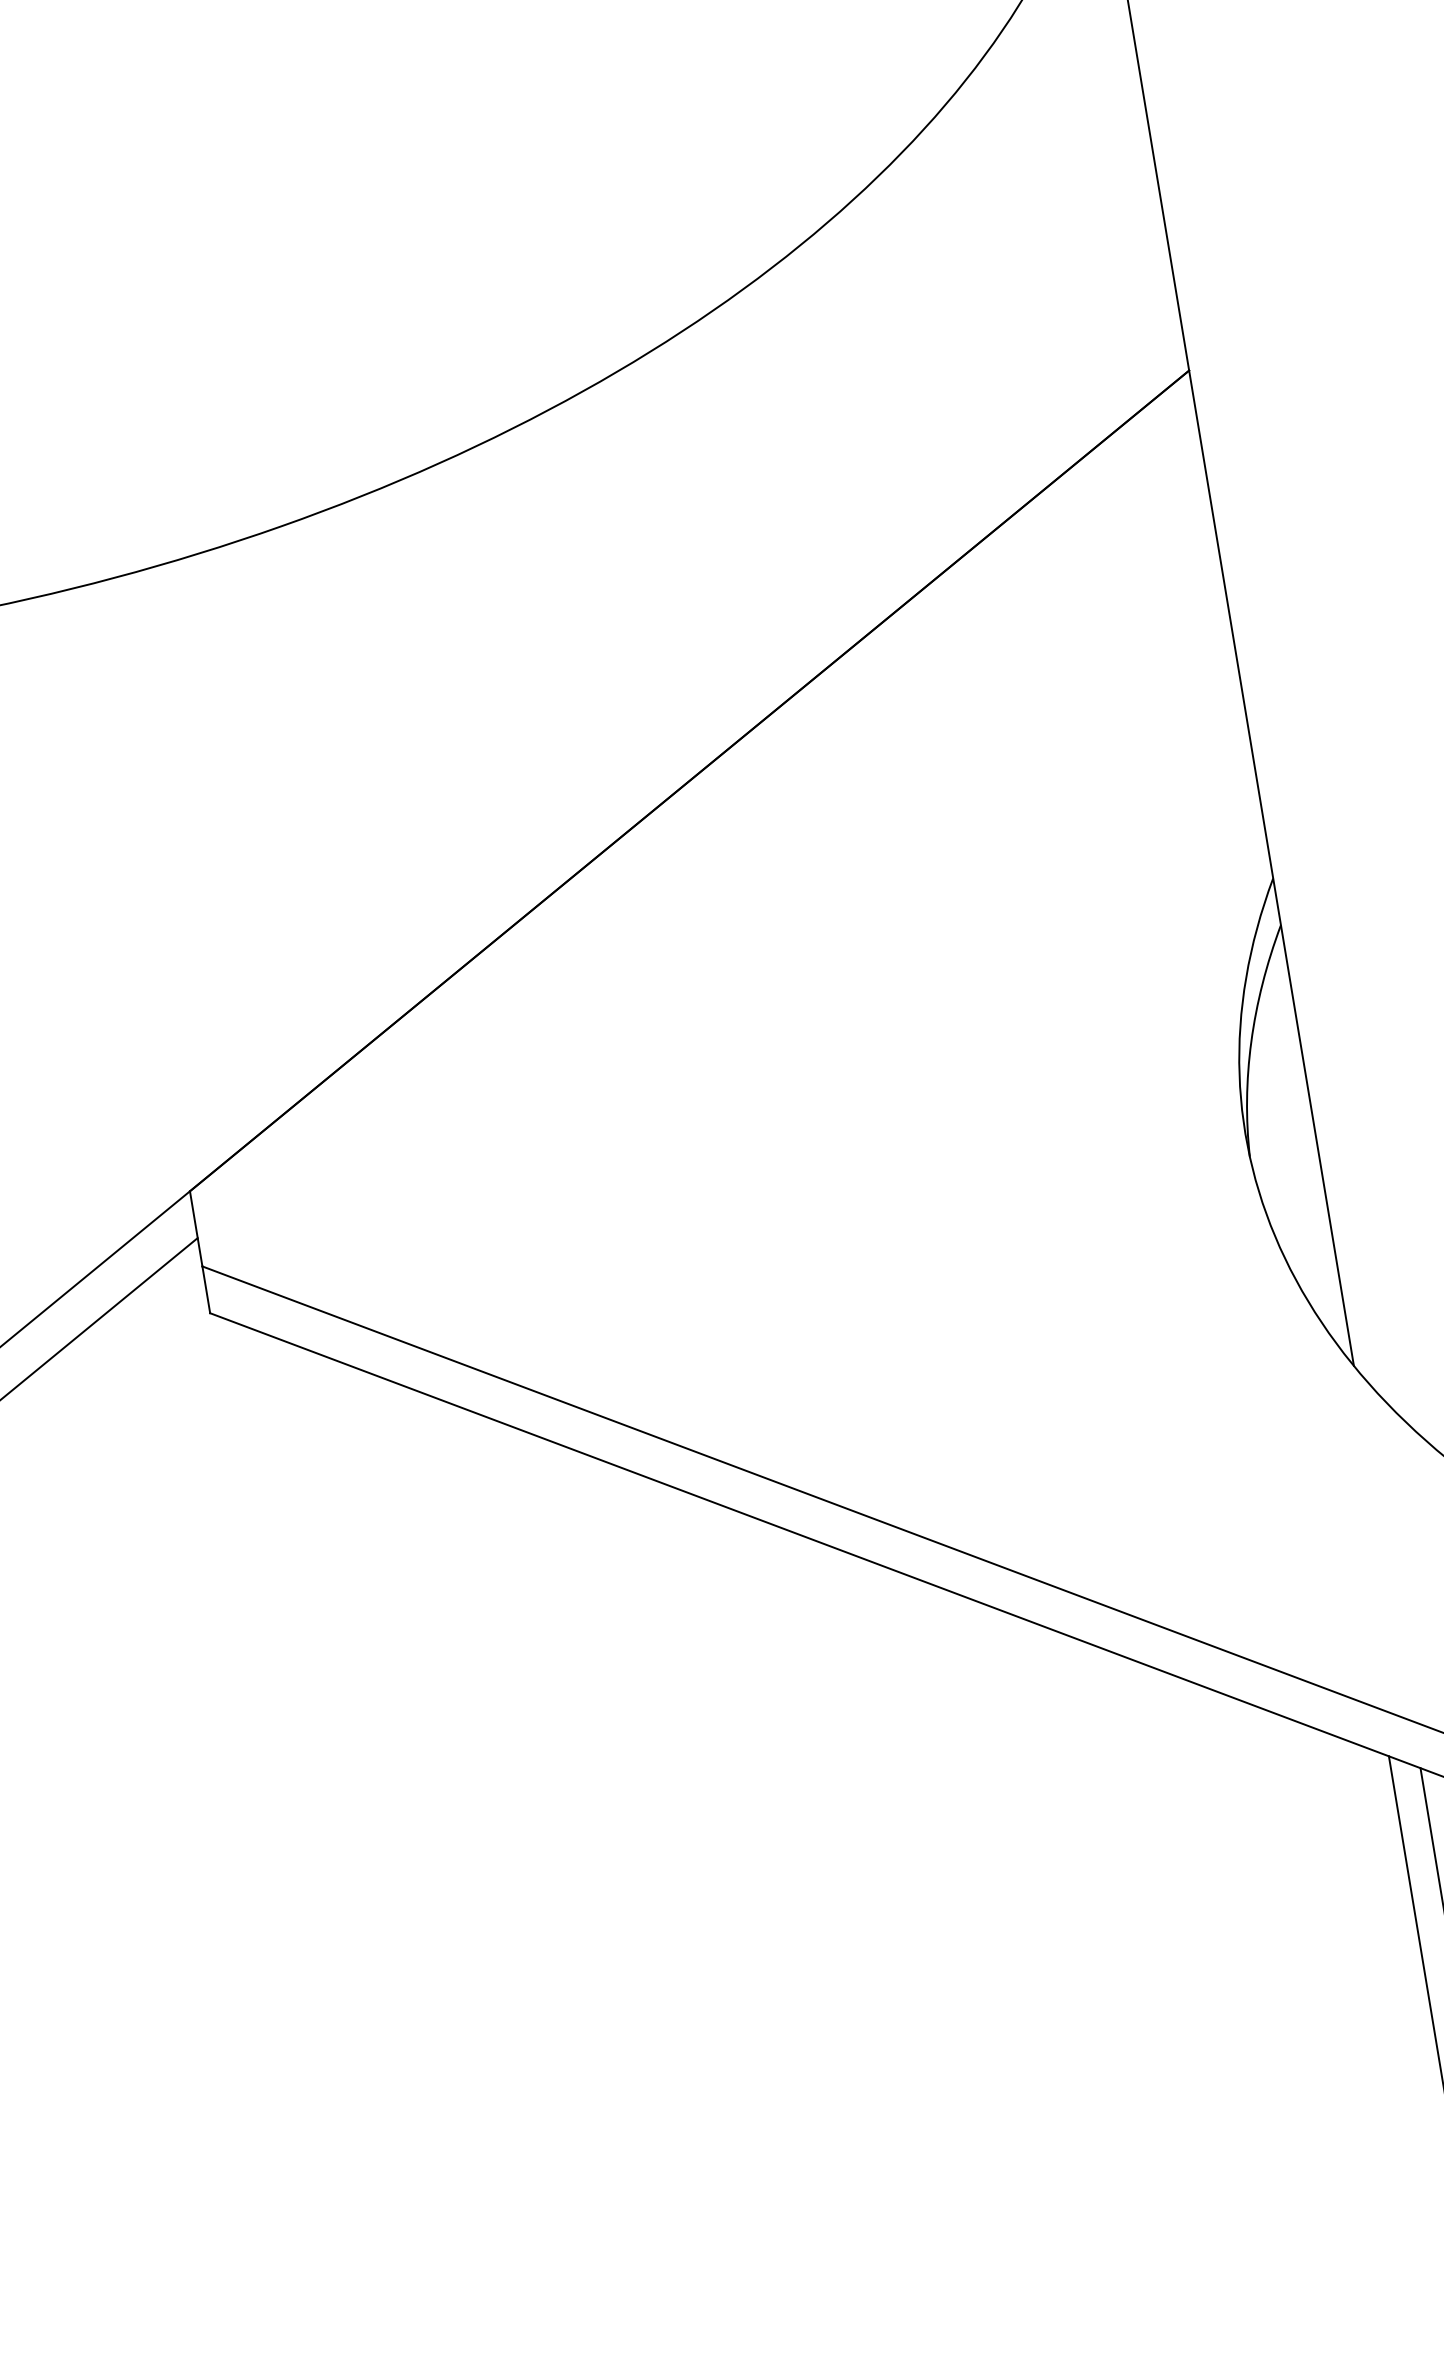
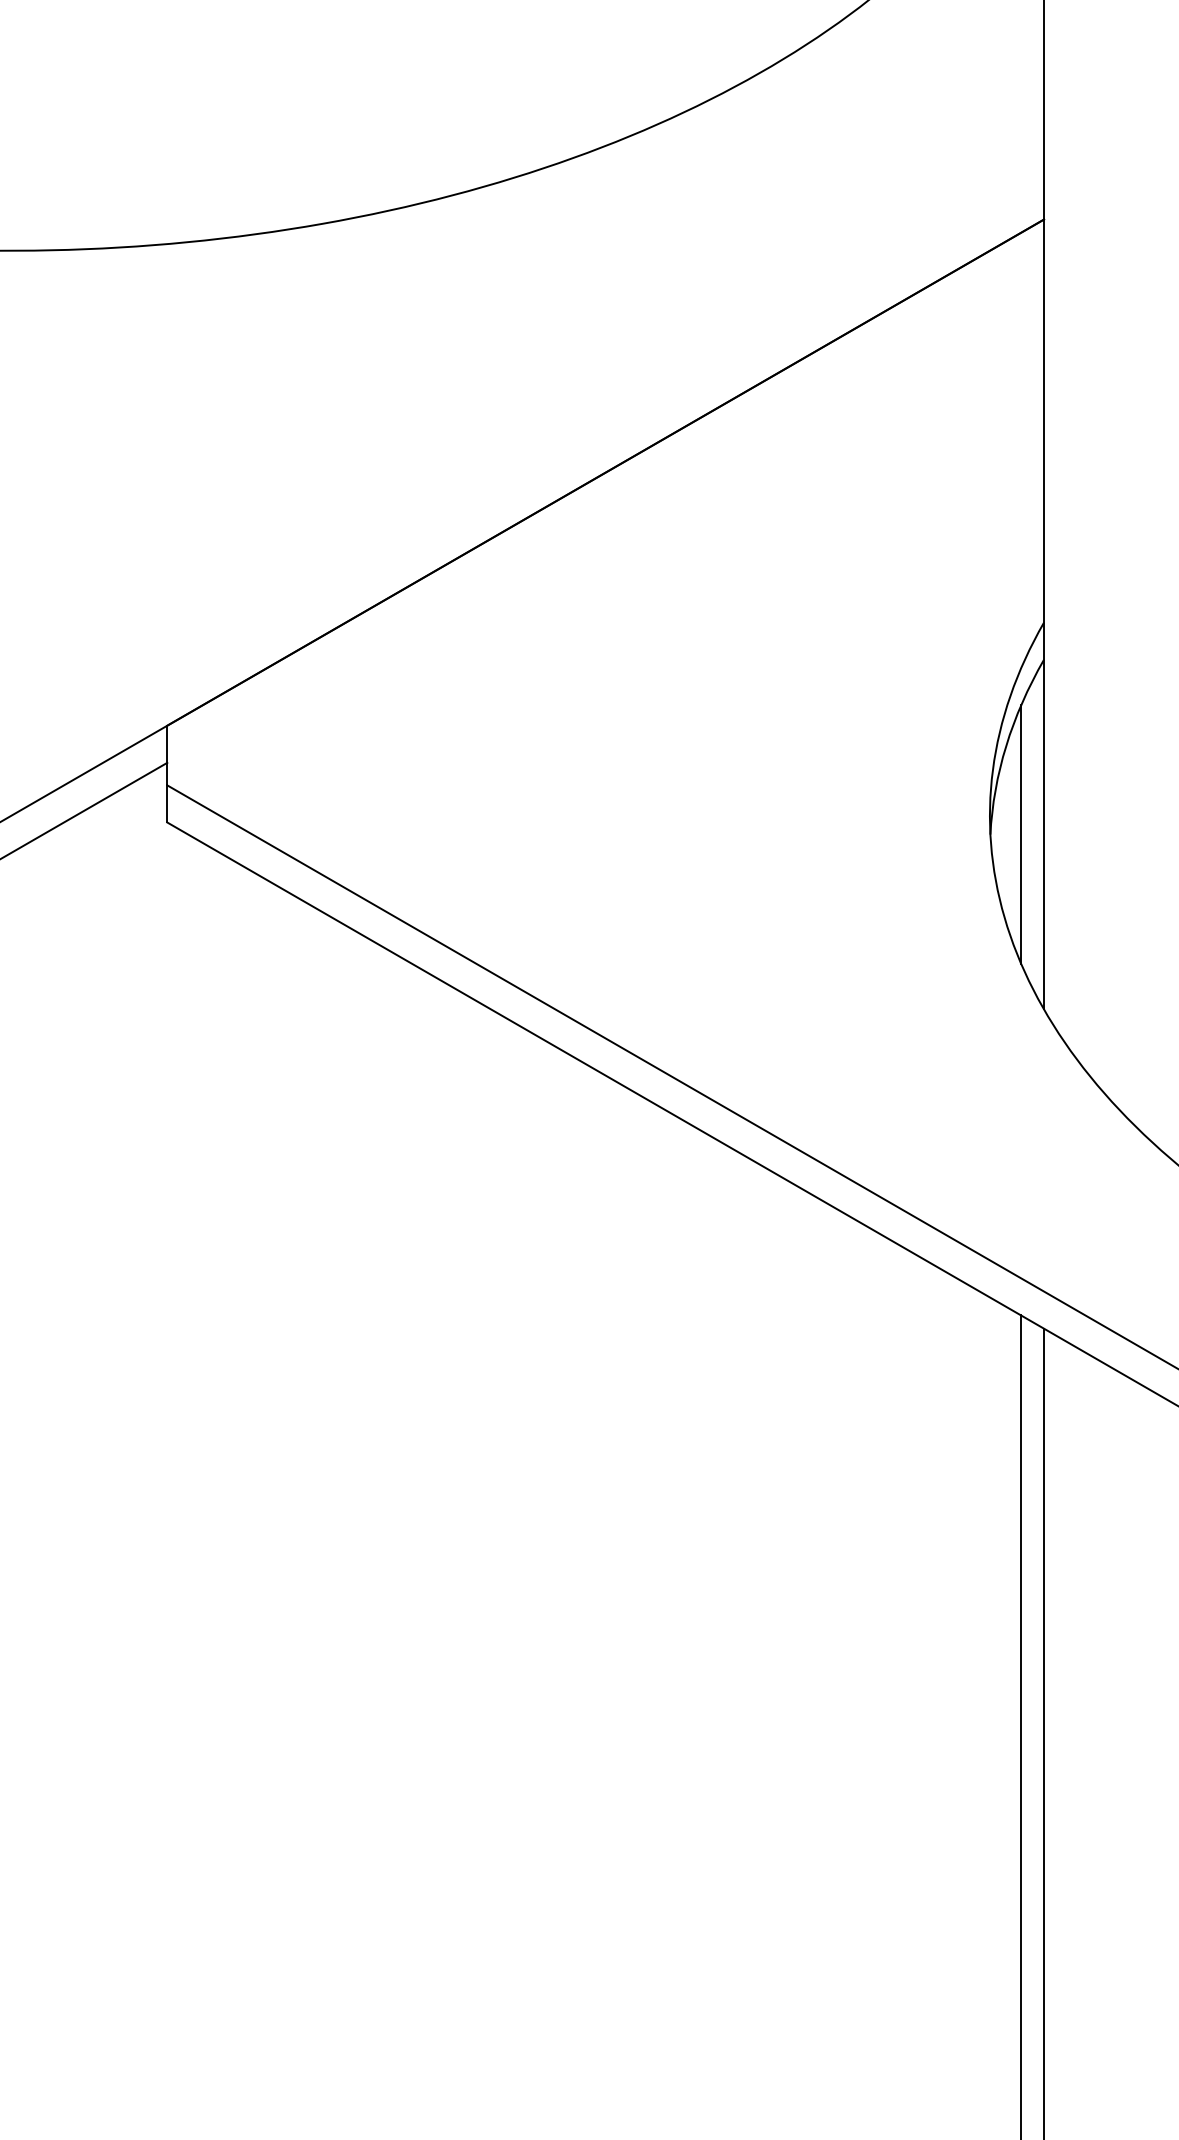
line: (1289, 1150) -> (1021, 834), added

